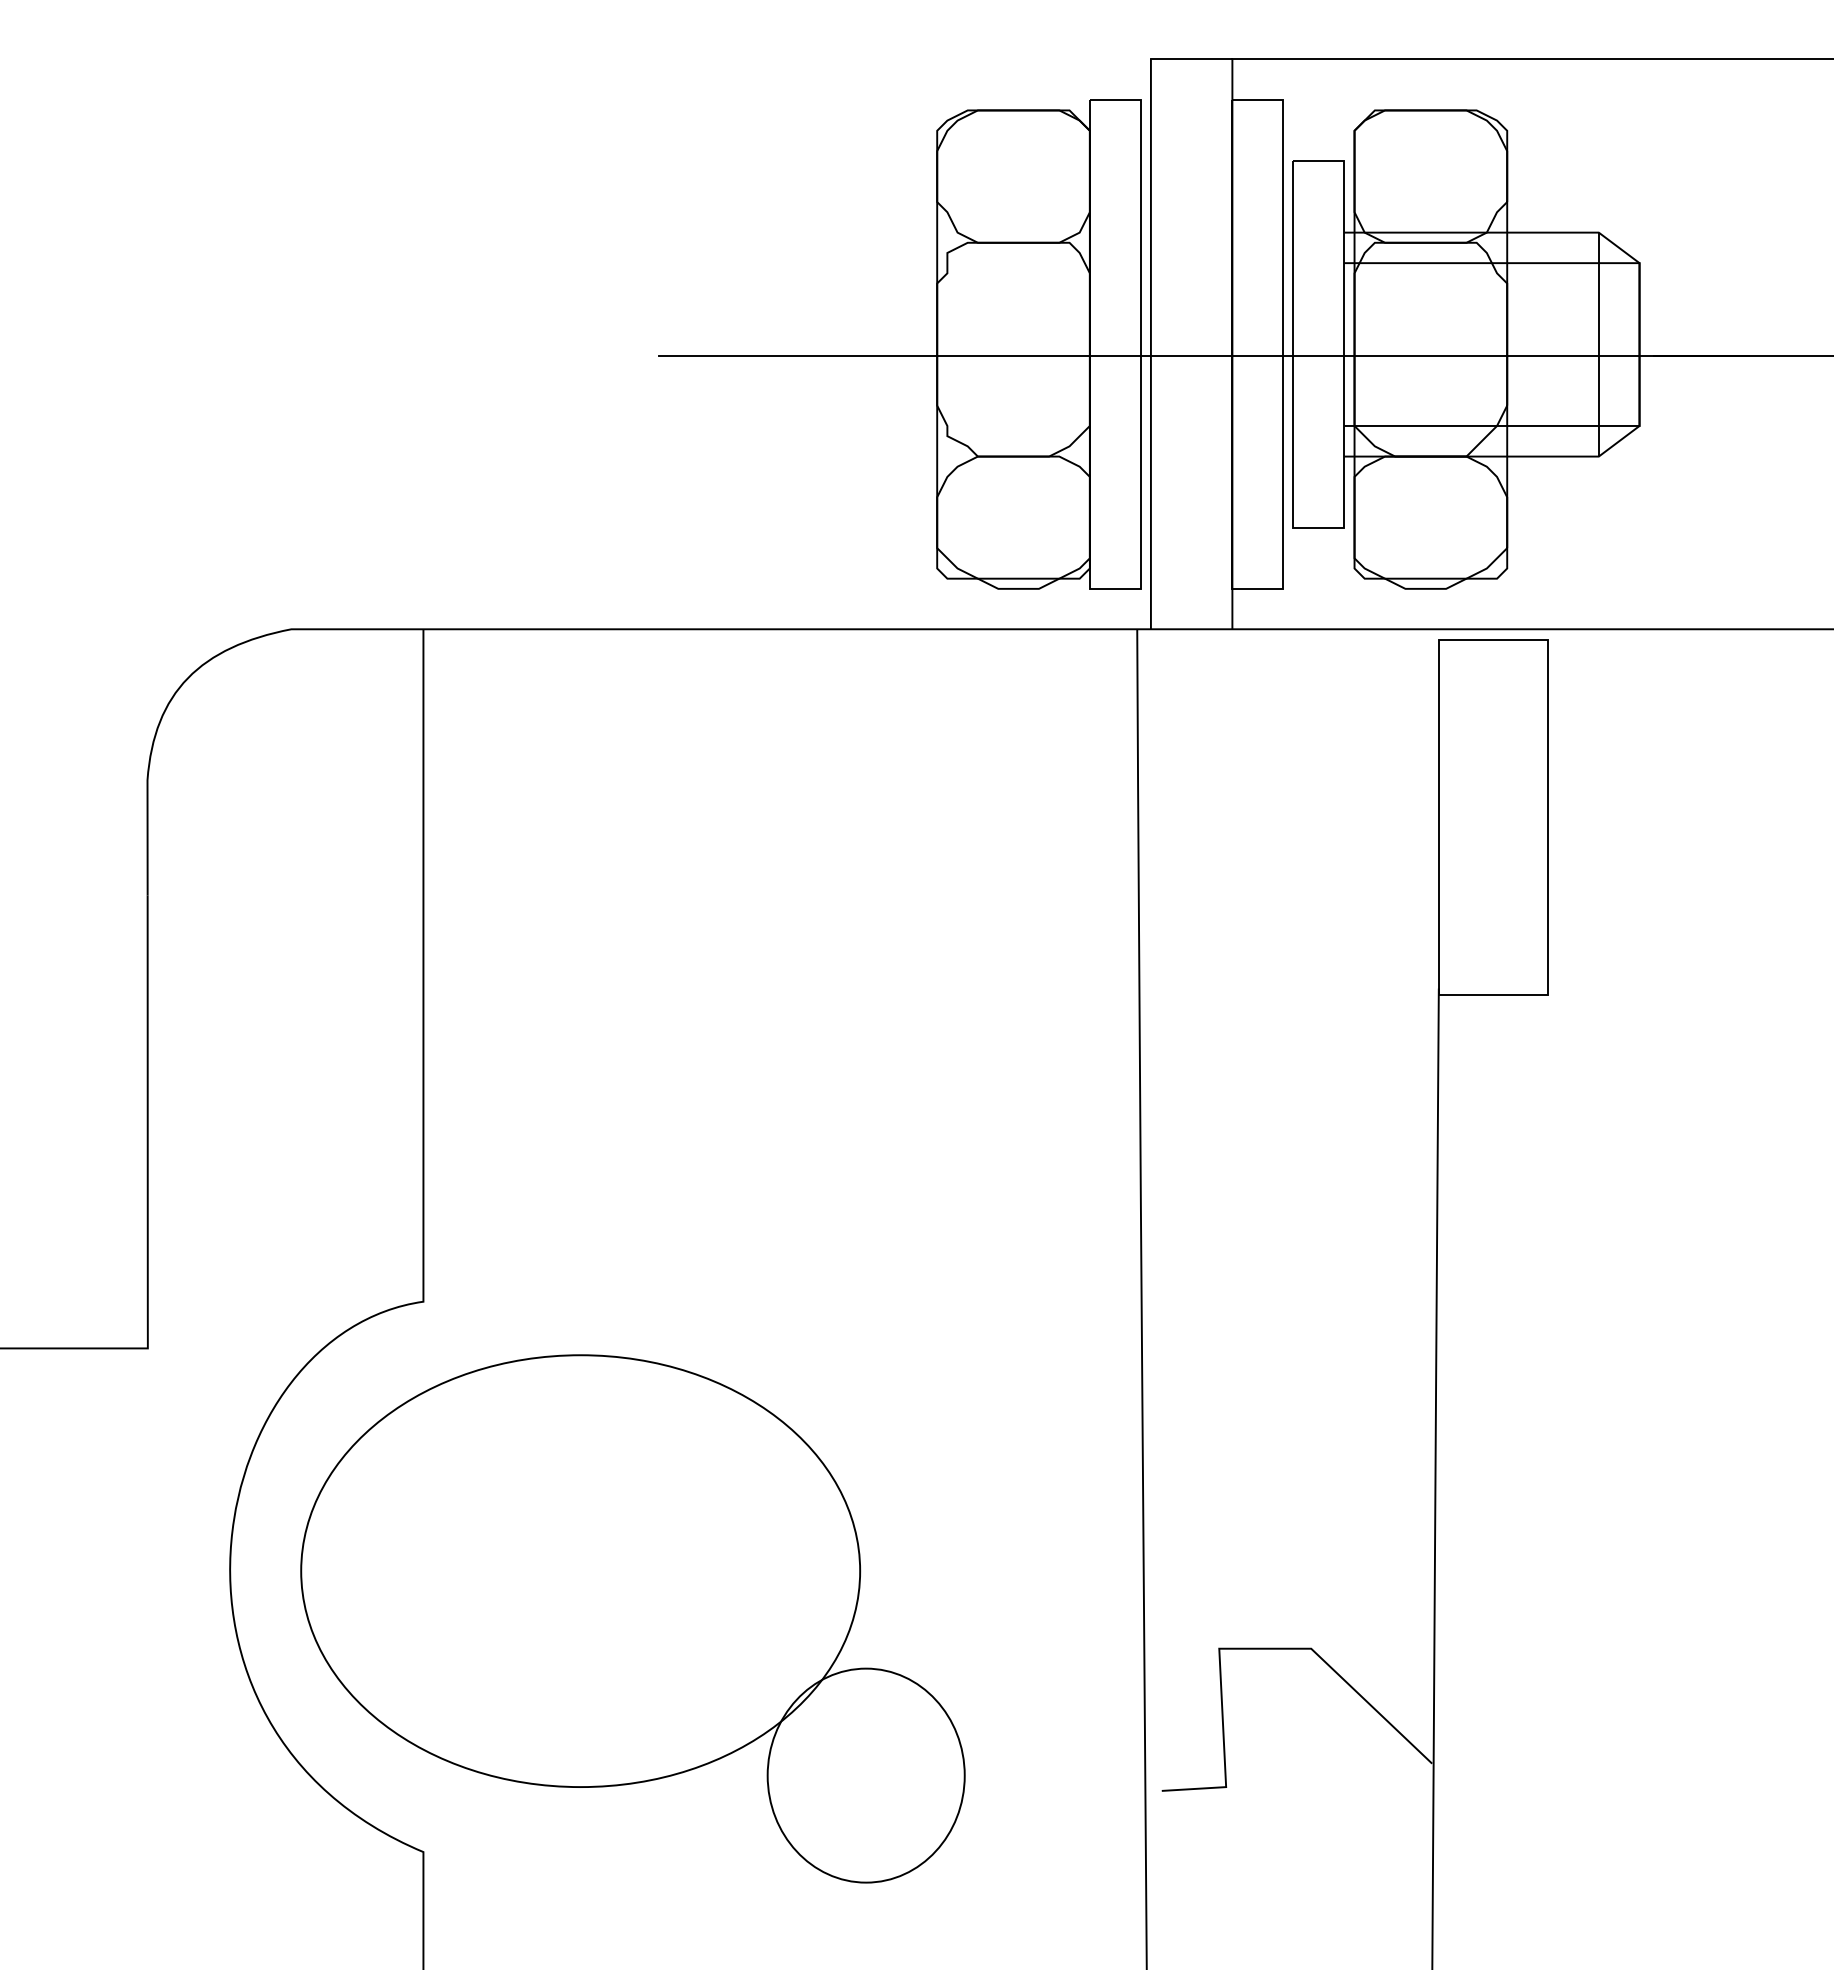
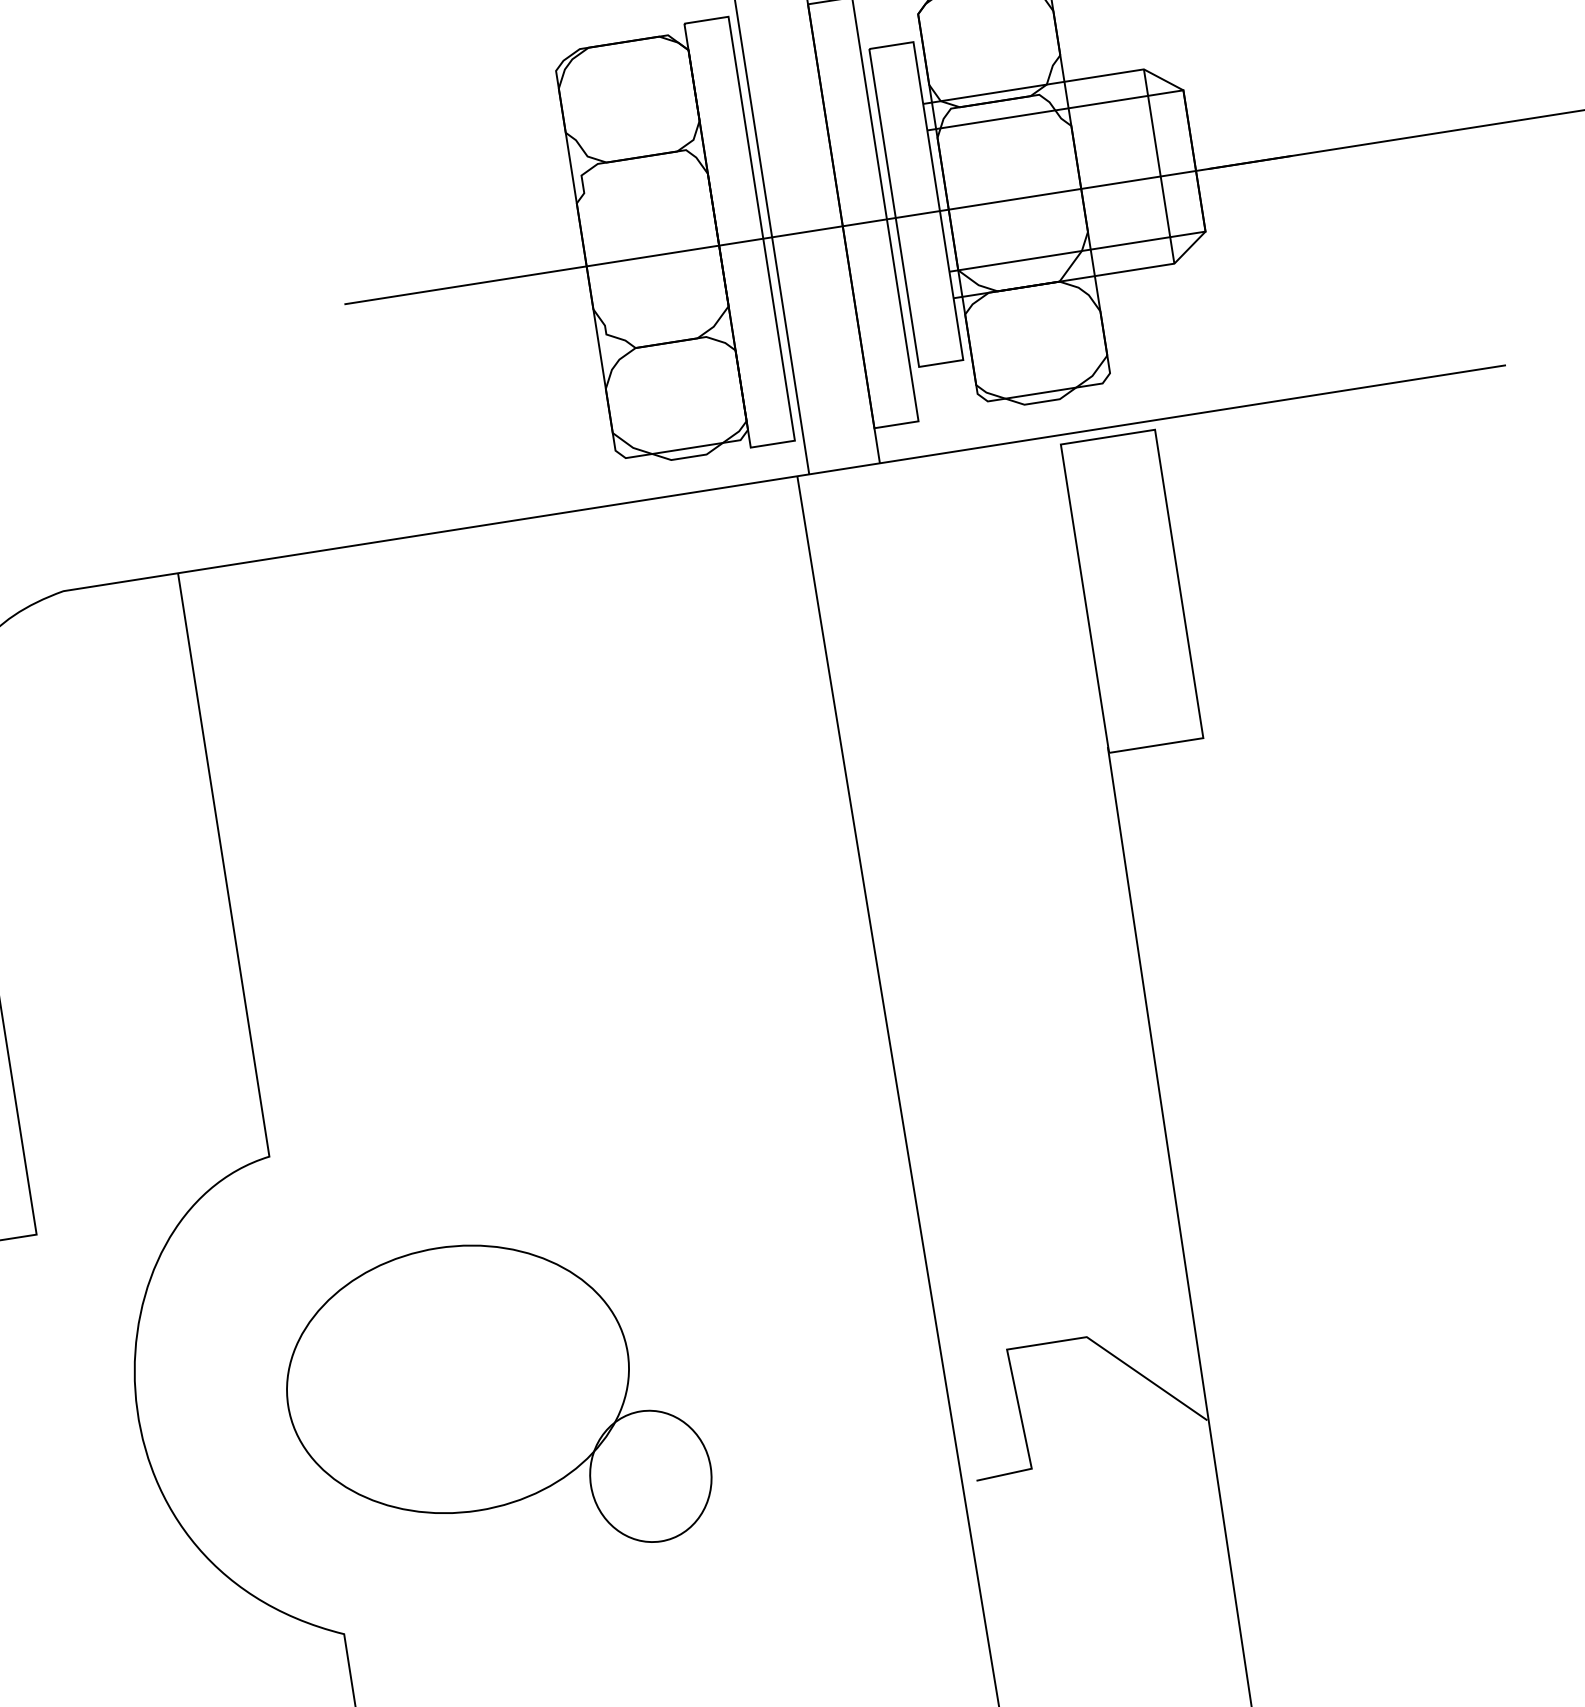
part: (632, 1618) -> (493, 1403), size x0.7

